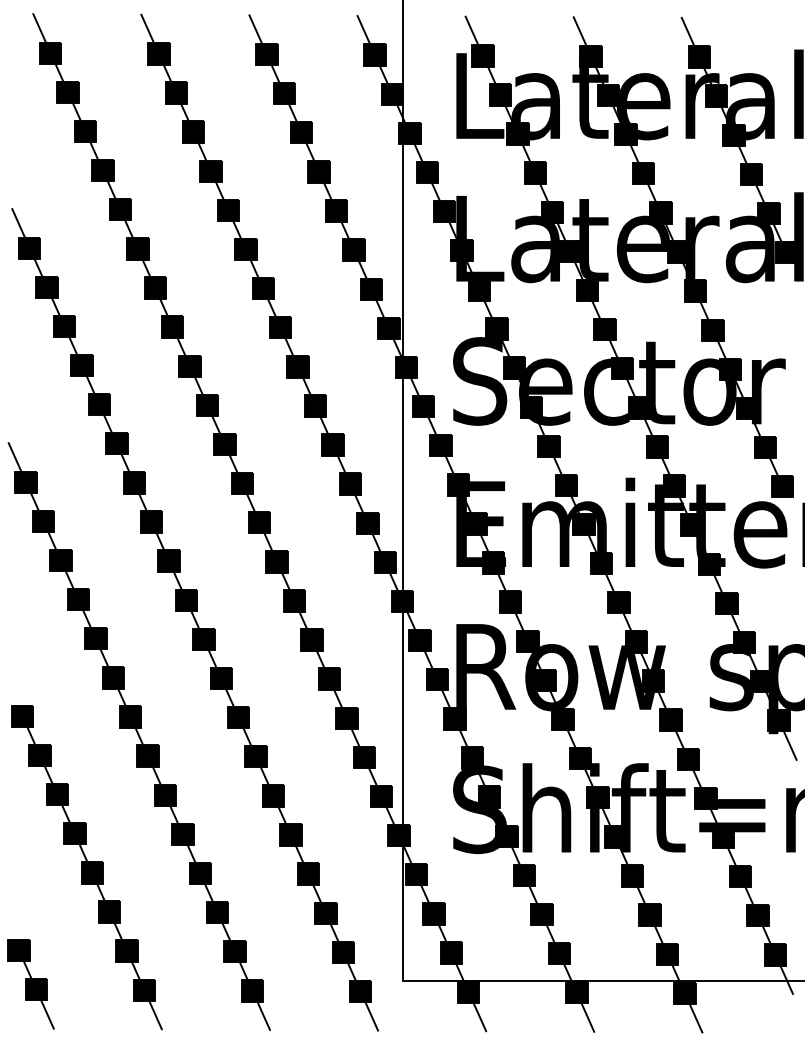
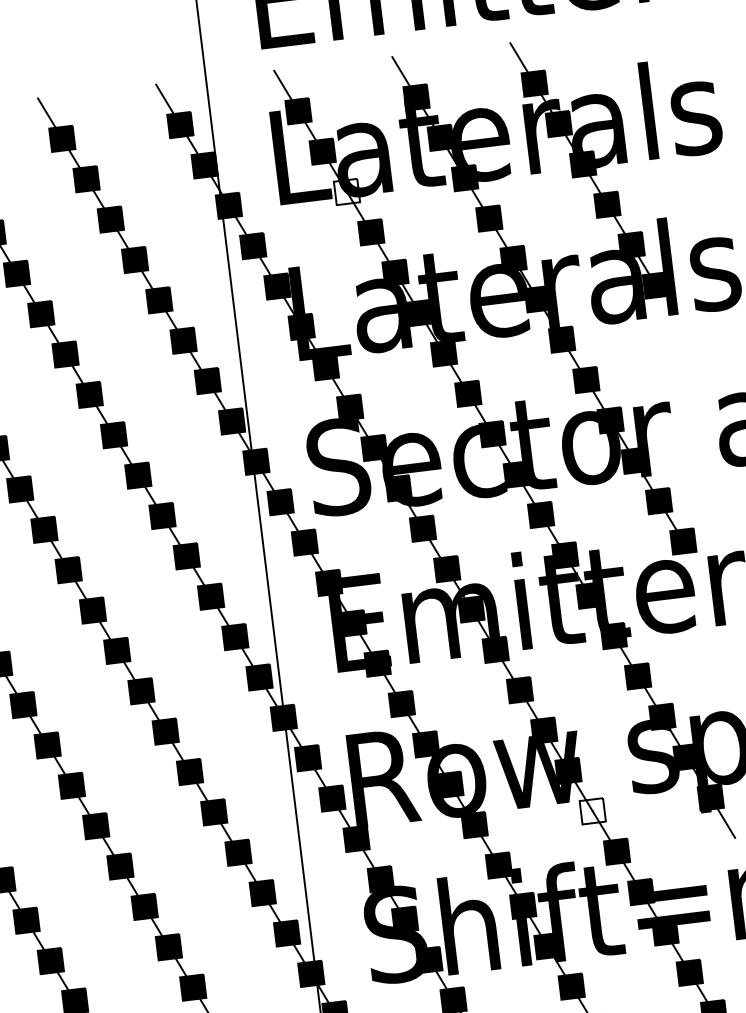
fill: (517, 133) -> (346, 191), removed
fill: (670, 719) -> (592, 810), removed

